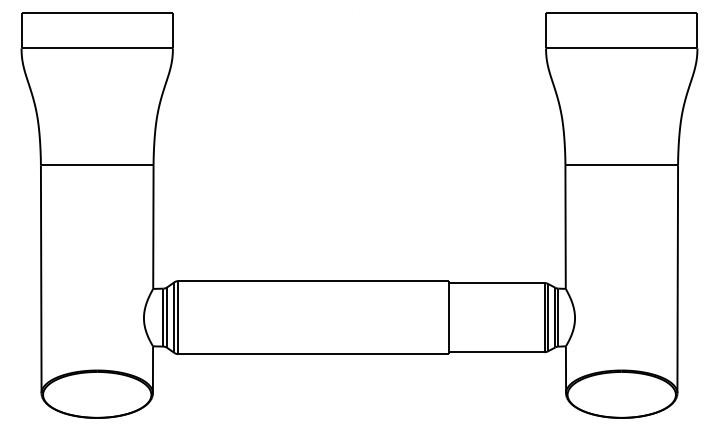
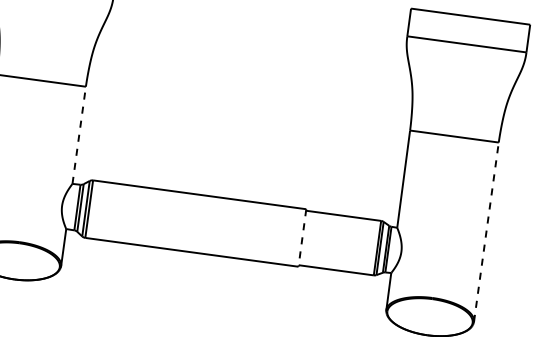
line: (153, 227) -> (79, 135), solid -> dashed
line: (677, 279) -> (486, 232), solid -> dashed
line: (449, 317) -> (302, 237), solid -> dashed

